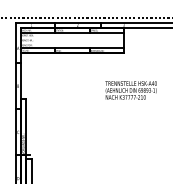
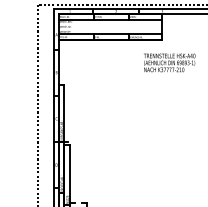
text: (131, 90) -> (169, 62), moved

